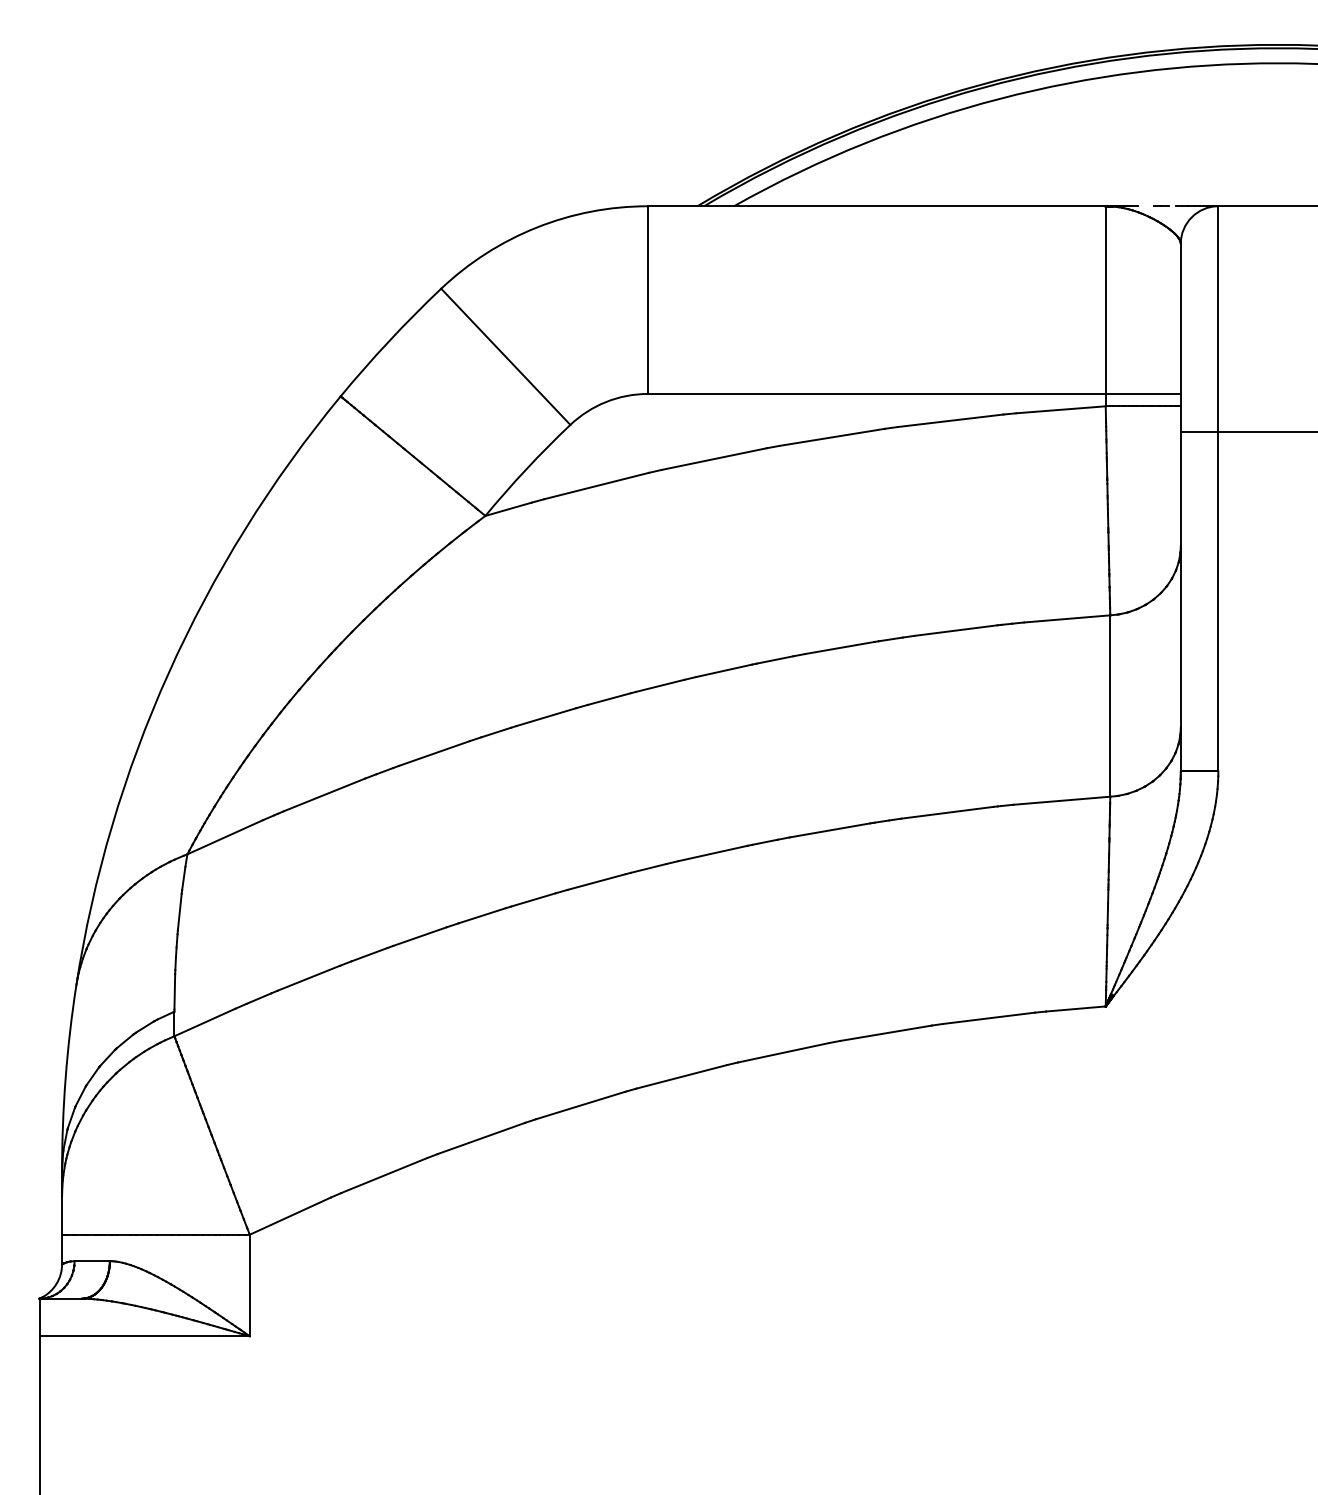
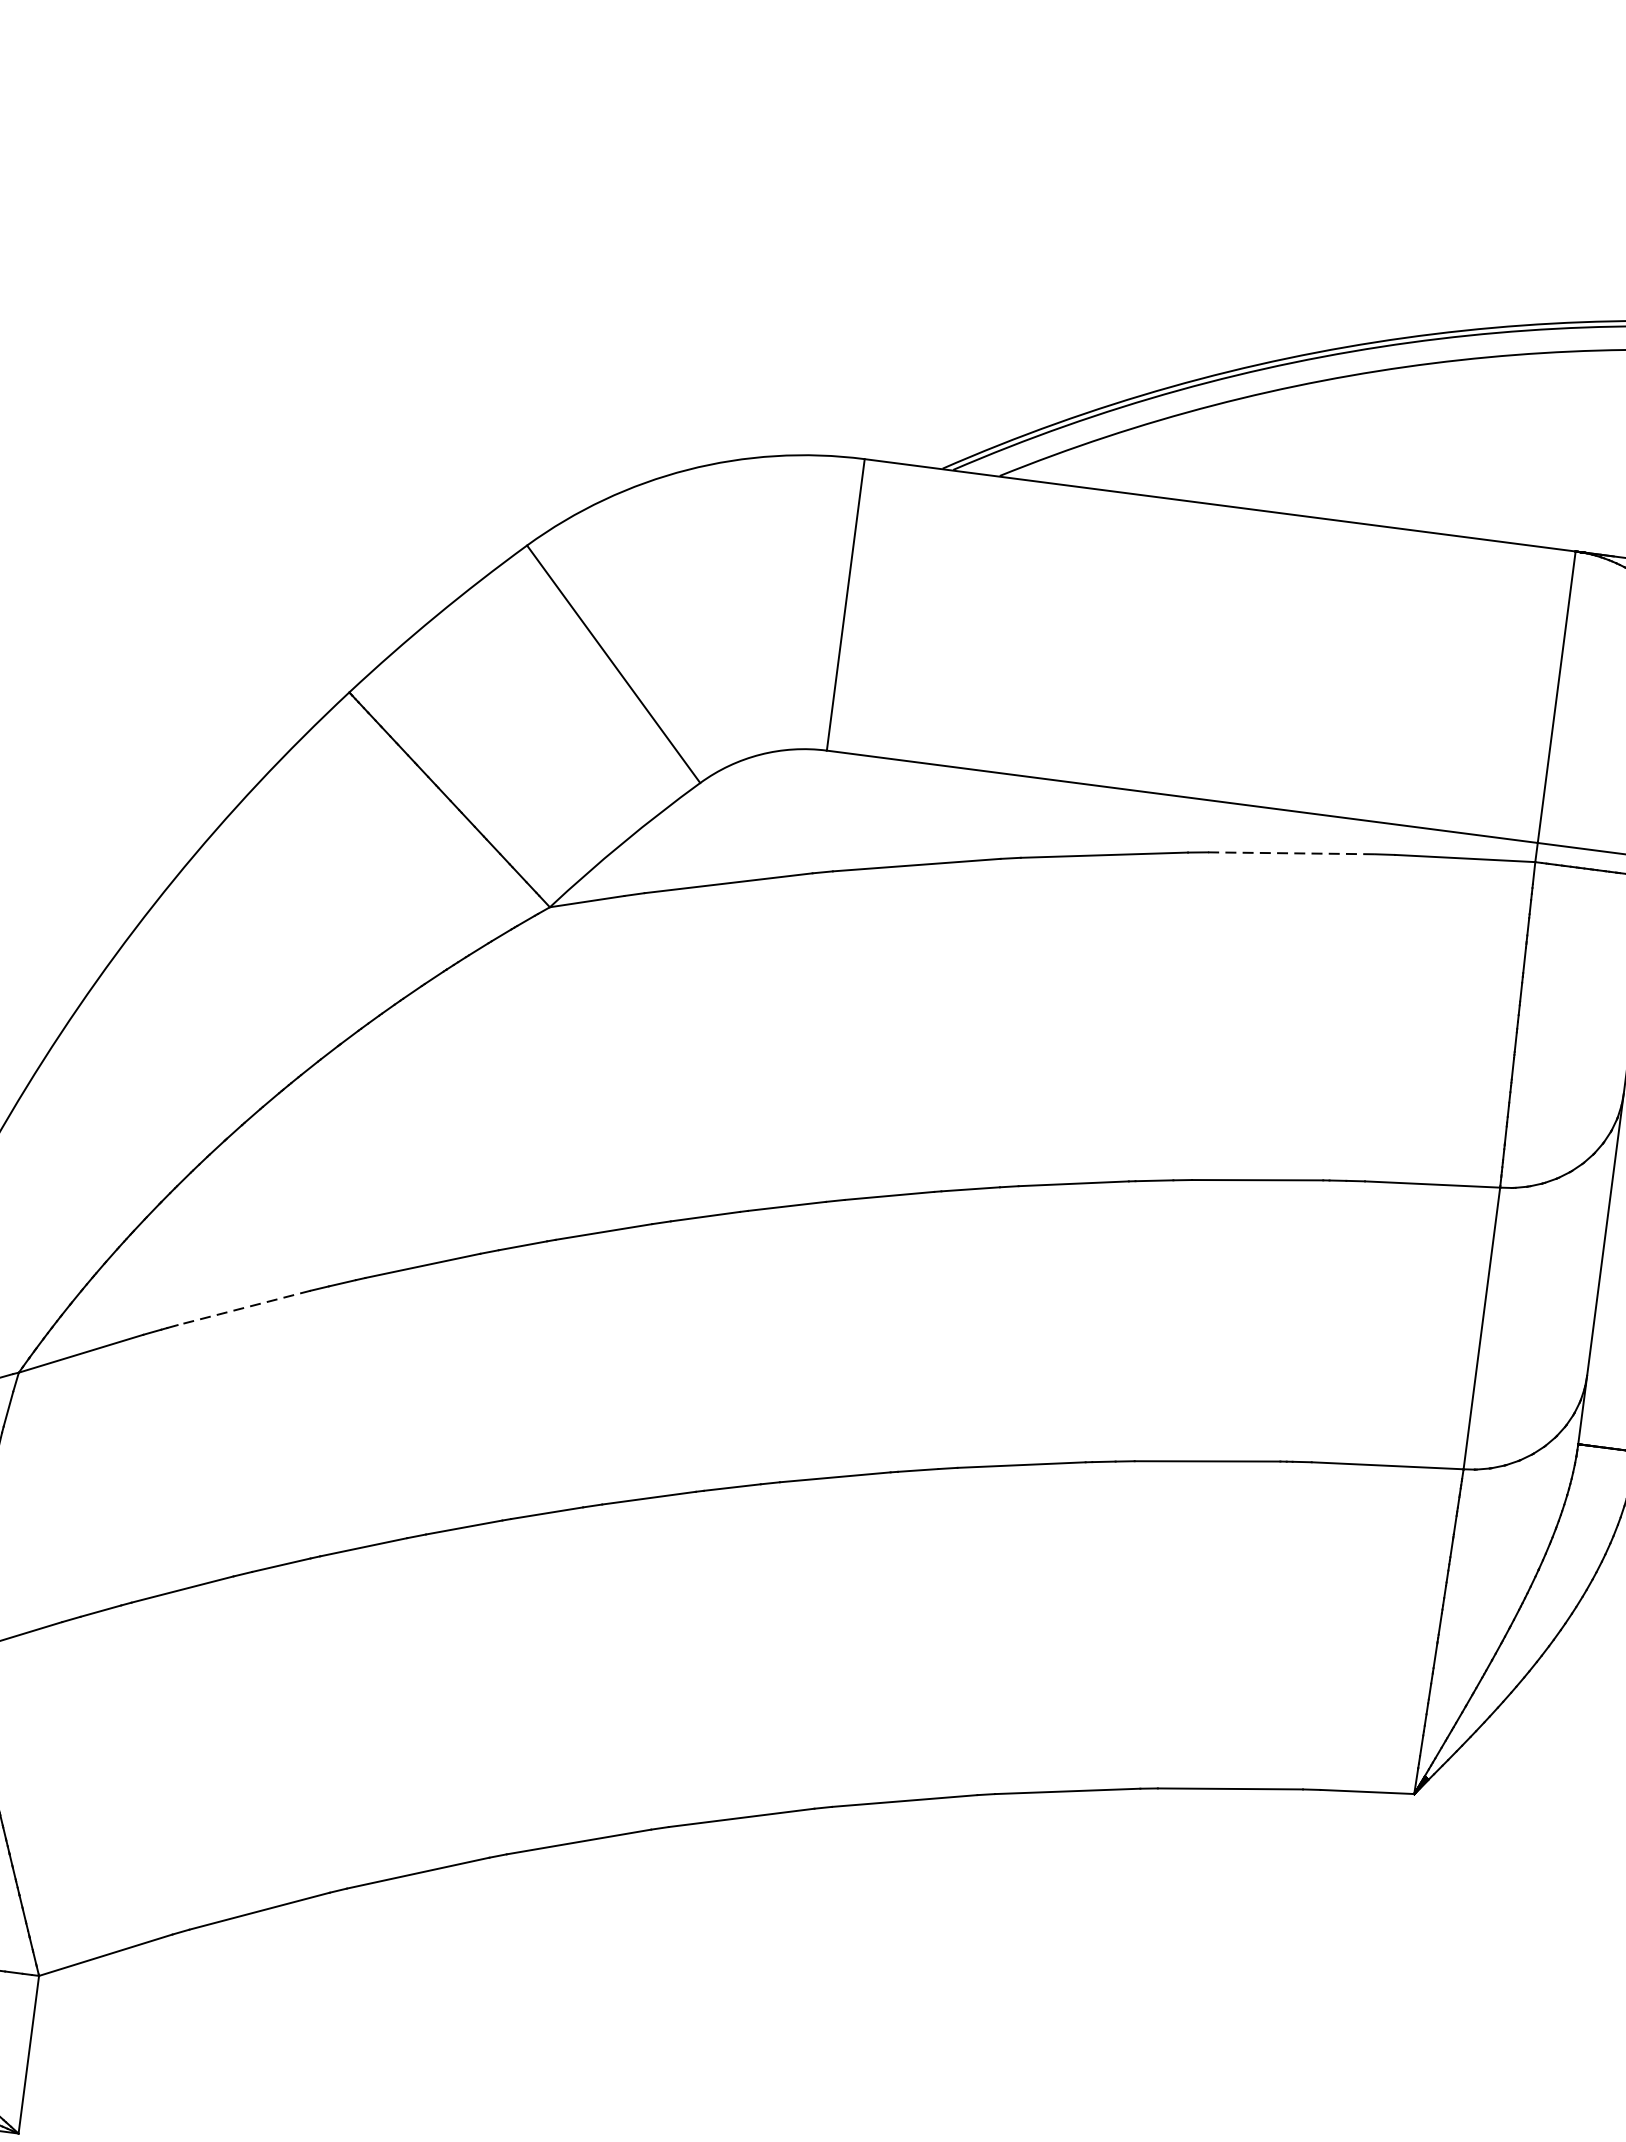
line: (951, 420) -> (1292, 853), solid -> dashed
line: (324, 794) -> (243, 1307), solid -> dashed

